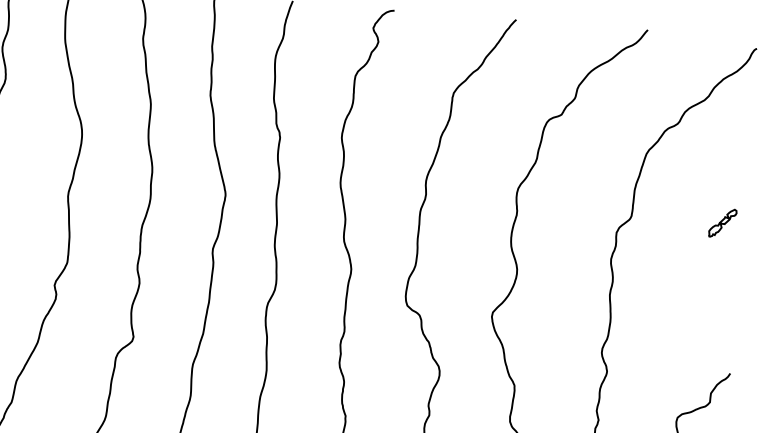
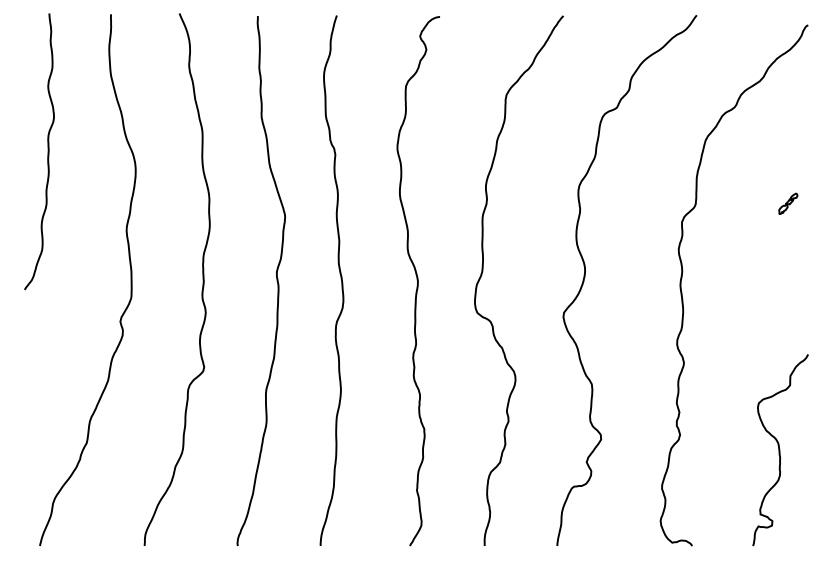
part: (723, 222) -> (788, 203), size x0.7

